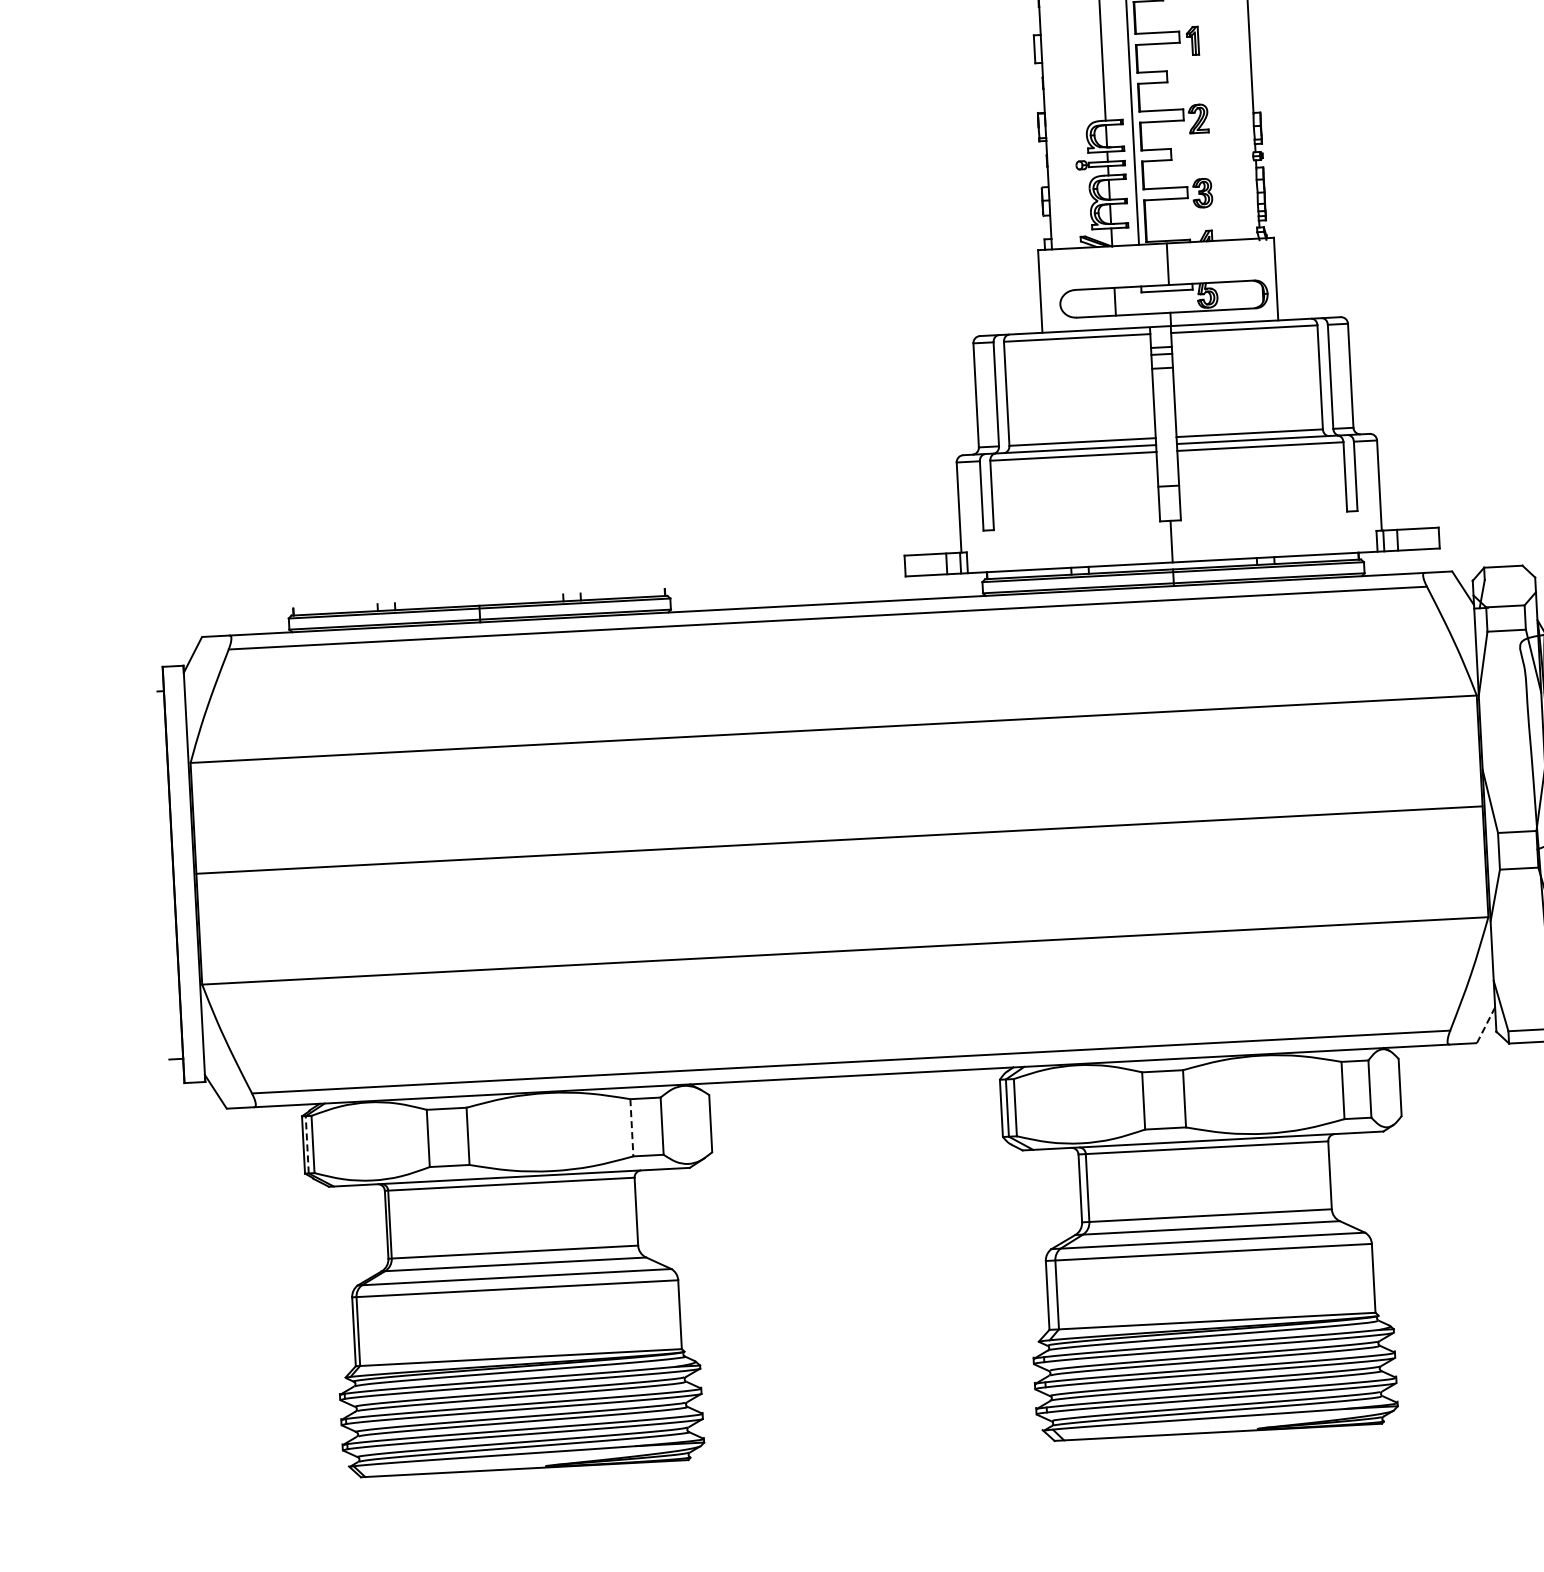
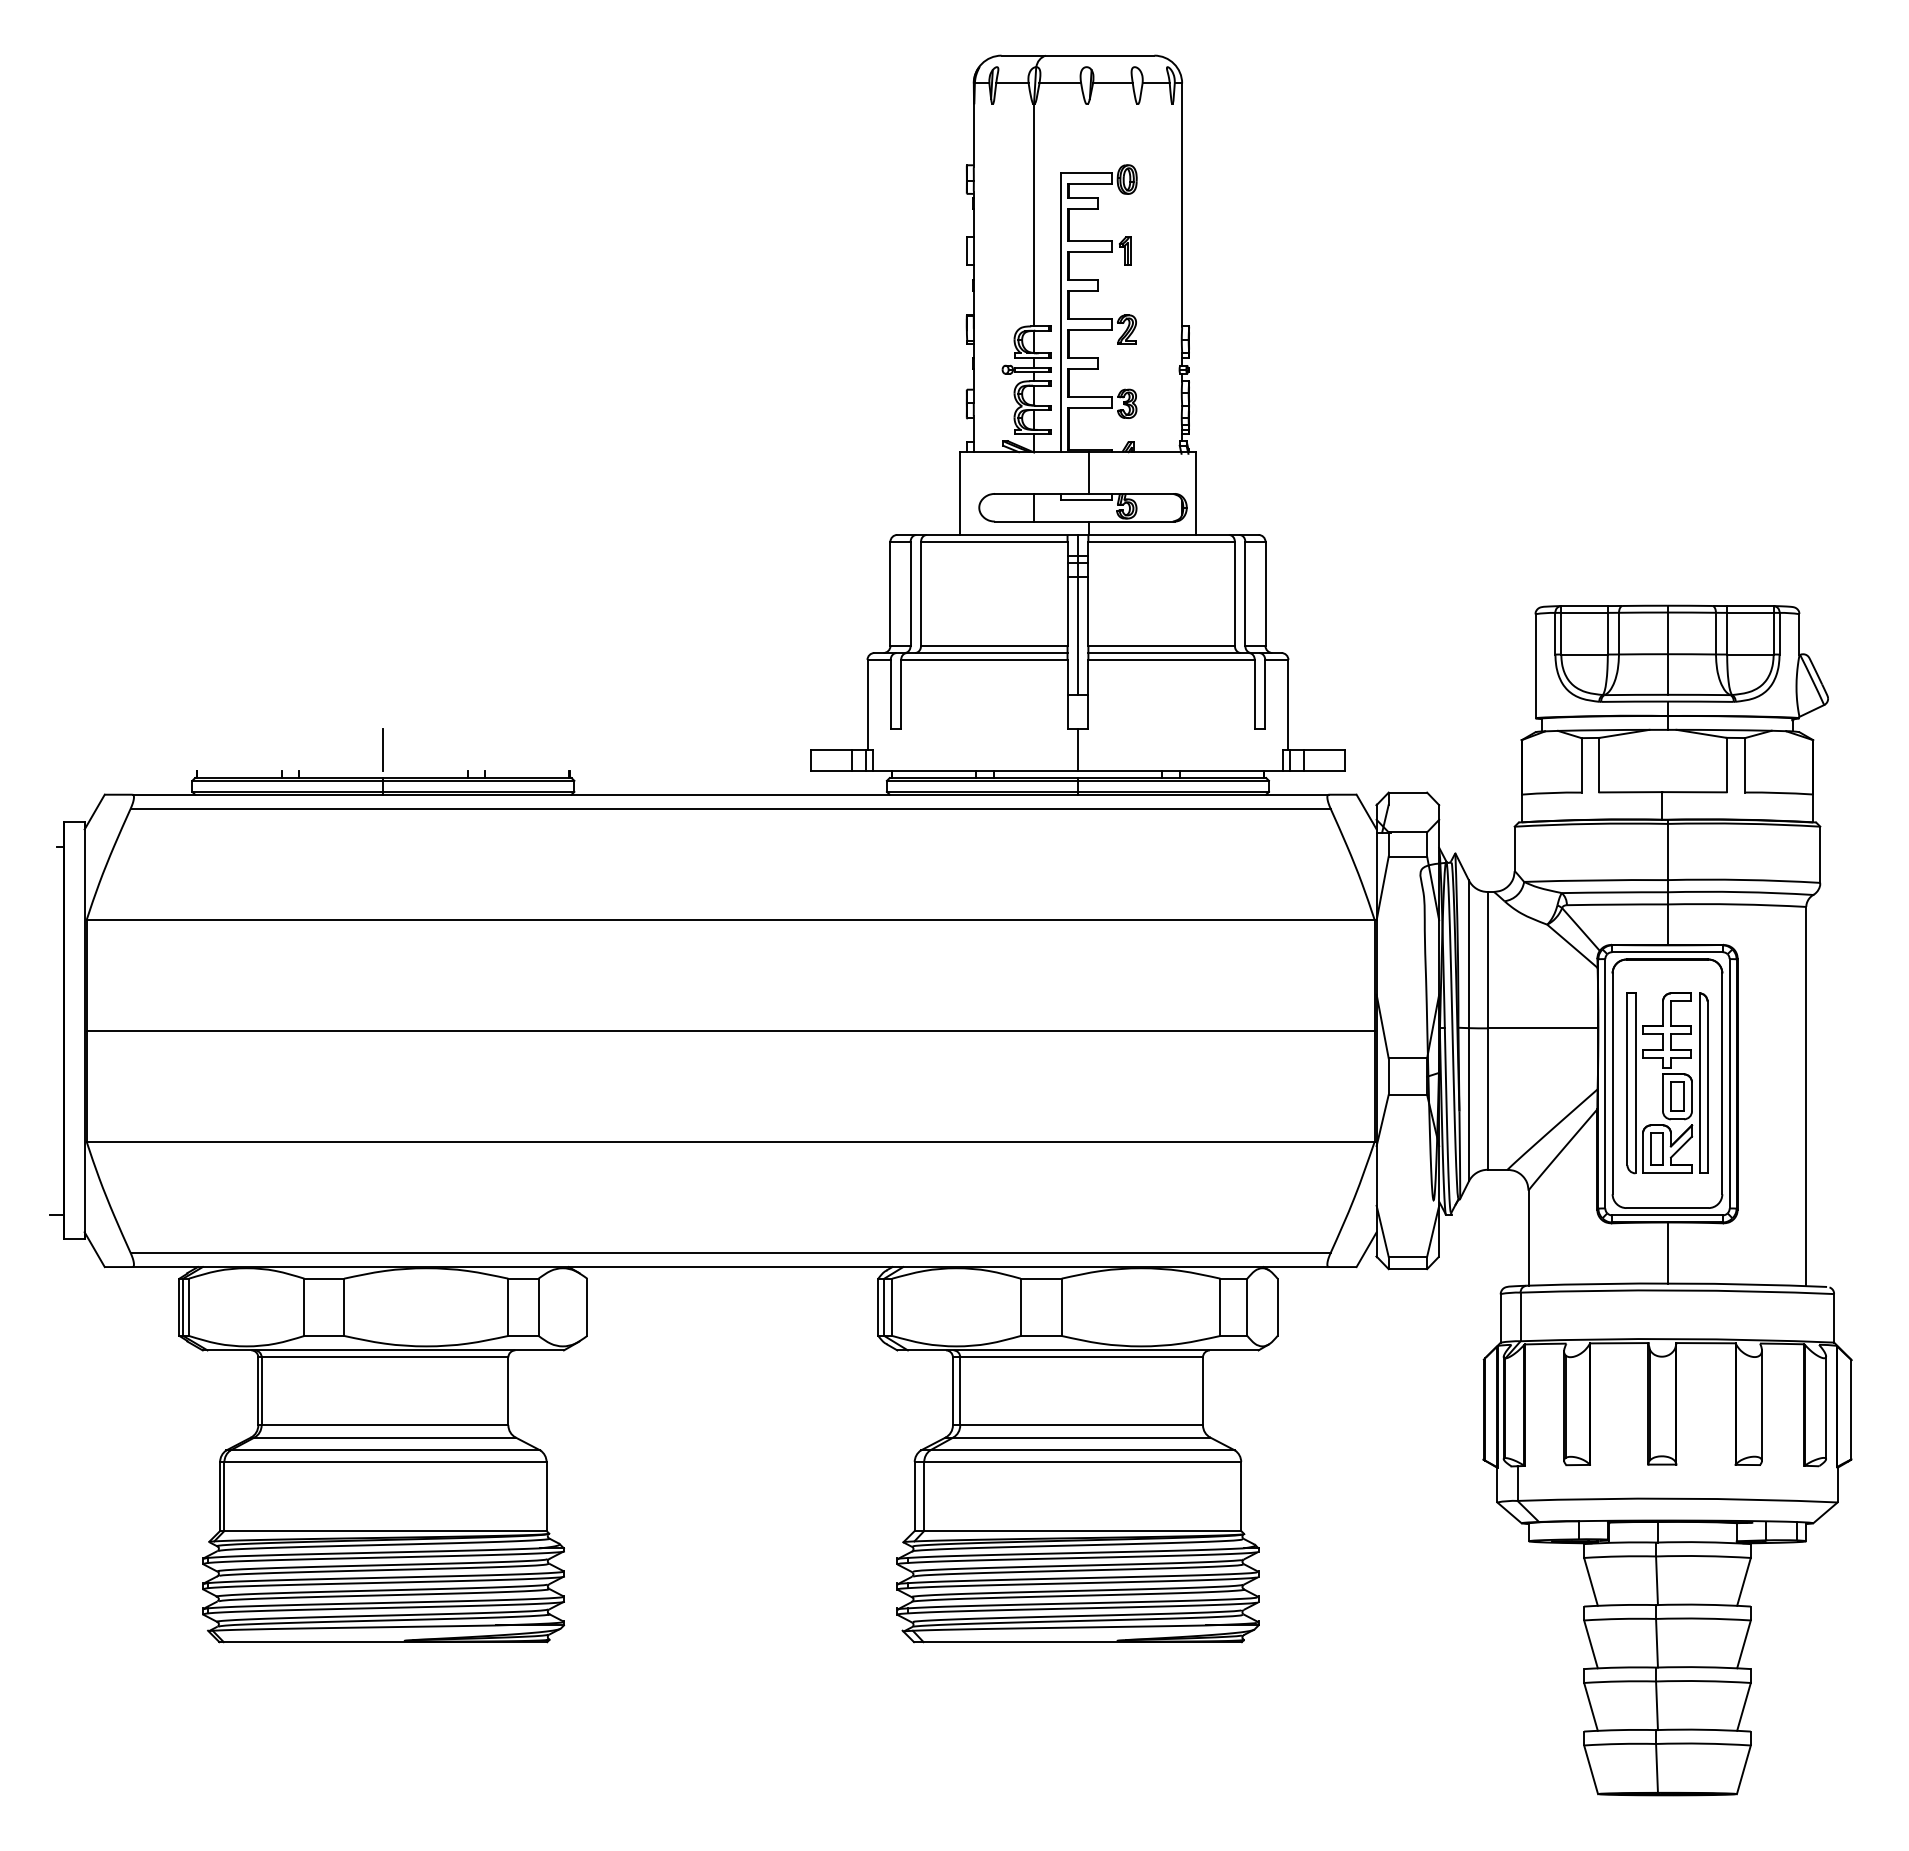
line: (1164, 406) -> (1077, 614), added
line: (478, 578) -> (383, 750), added
line: (1485, 1026) -> (1366, 1250), dashed -> solid
line: (632, 1127) -> (508, 1307), dashed -> solid
line: (307, 1144) -> (183, 1307), dashed -> solid

